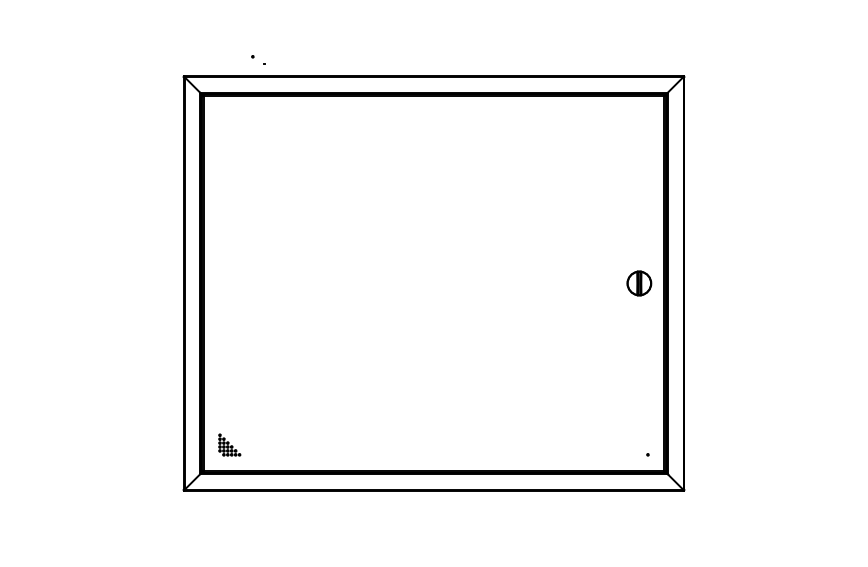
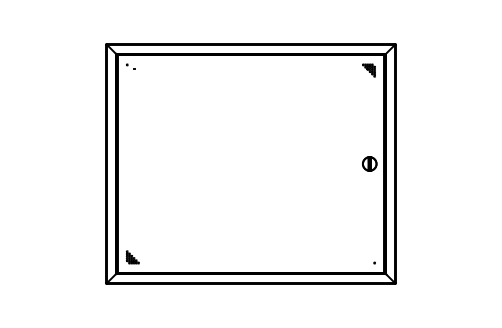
part: (258, 59) -> (130, 66), moved
part: (637, 121) -> (368, 70), added

